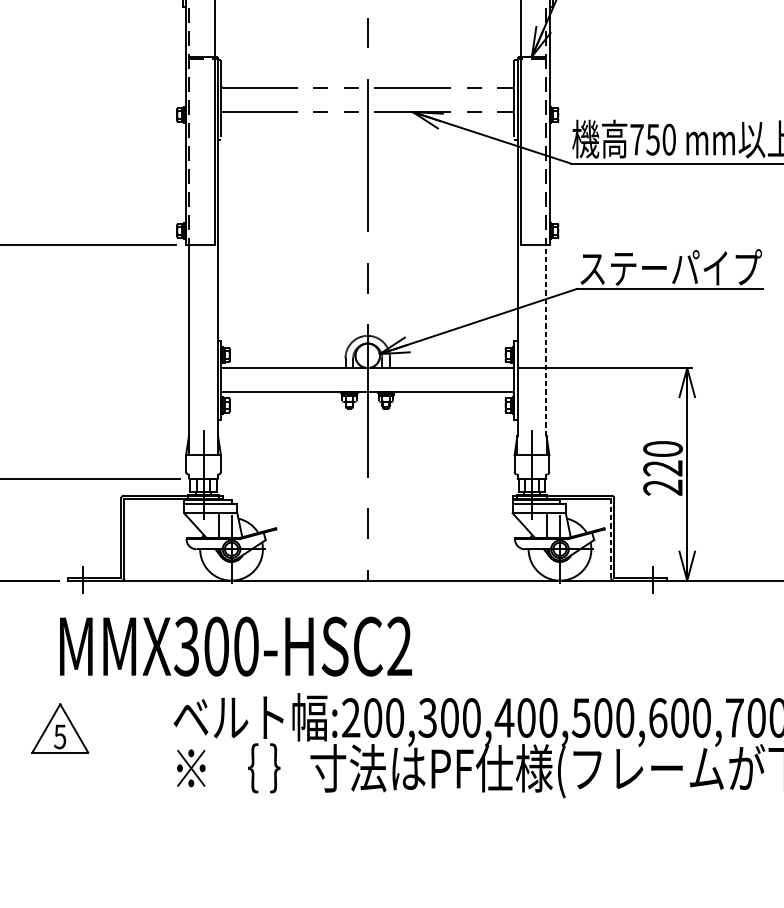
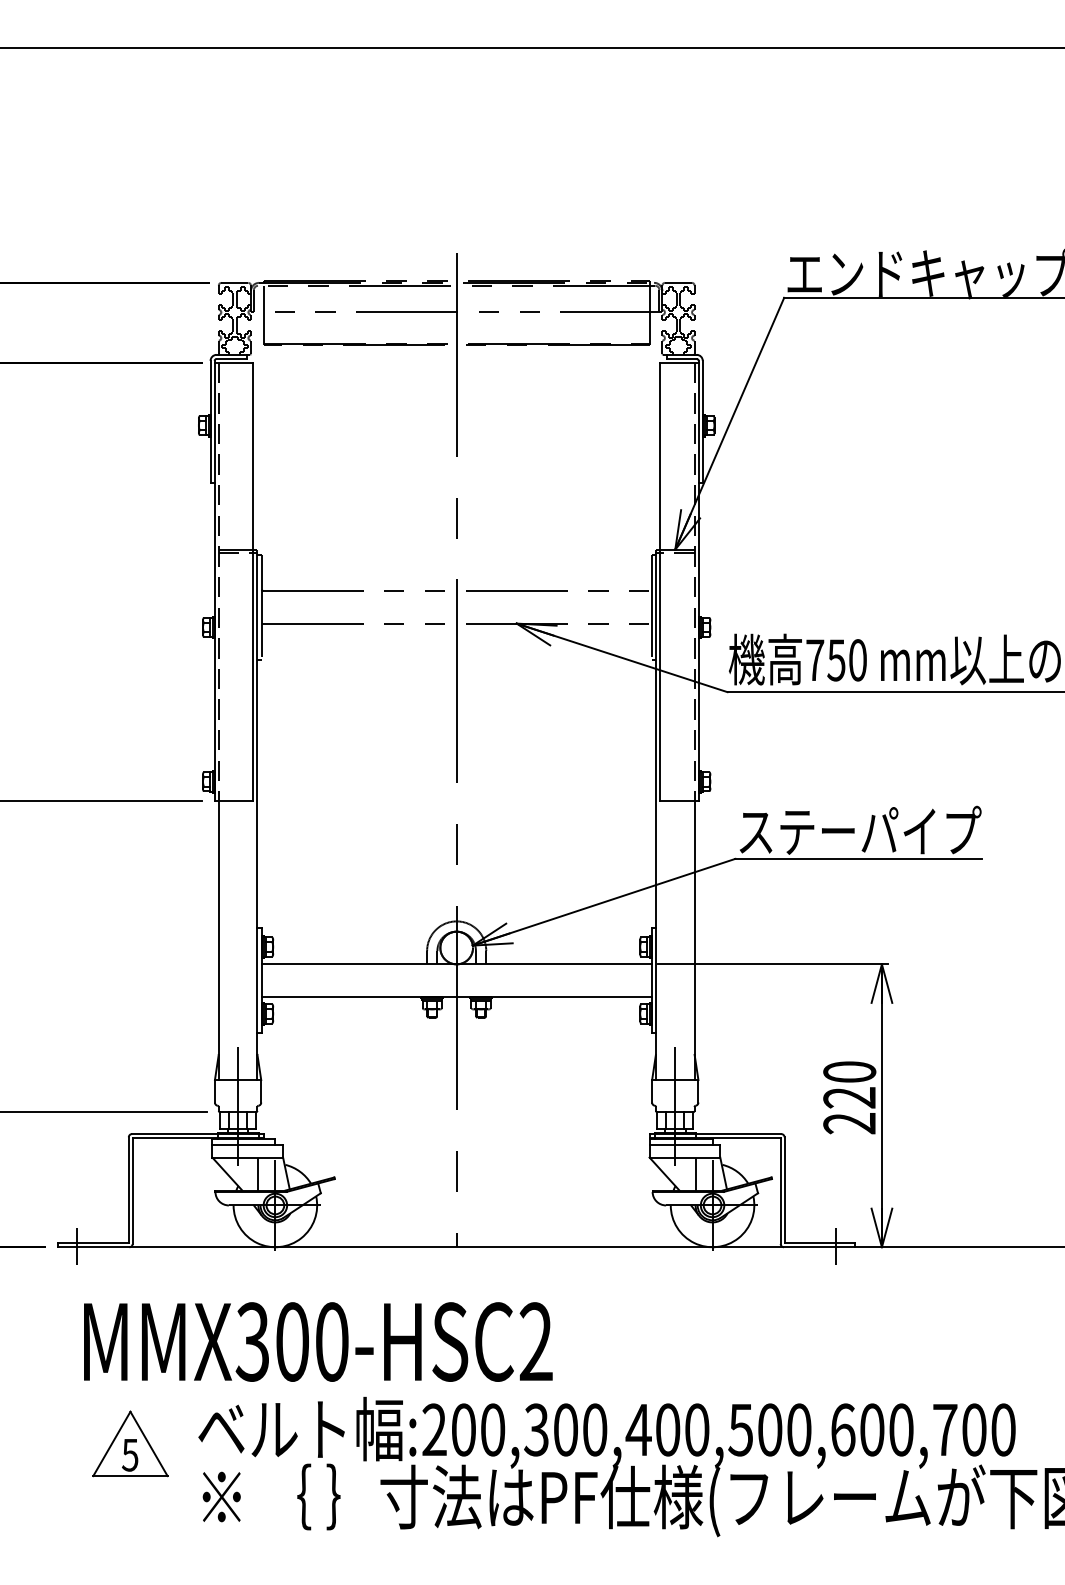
line: (546, 340) -> (694, 927), dashed -> solid
line: (611, 538) -> (780, 1190), dashed -> solid
text: (236, 646) -> (318, 1341), moved
part: (60, 728) -> (130, 1443), moved

